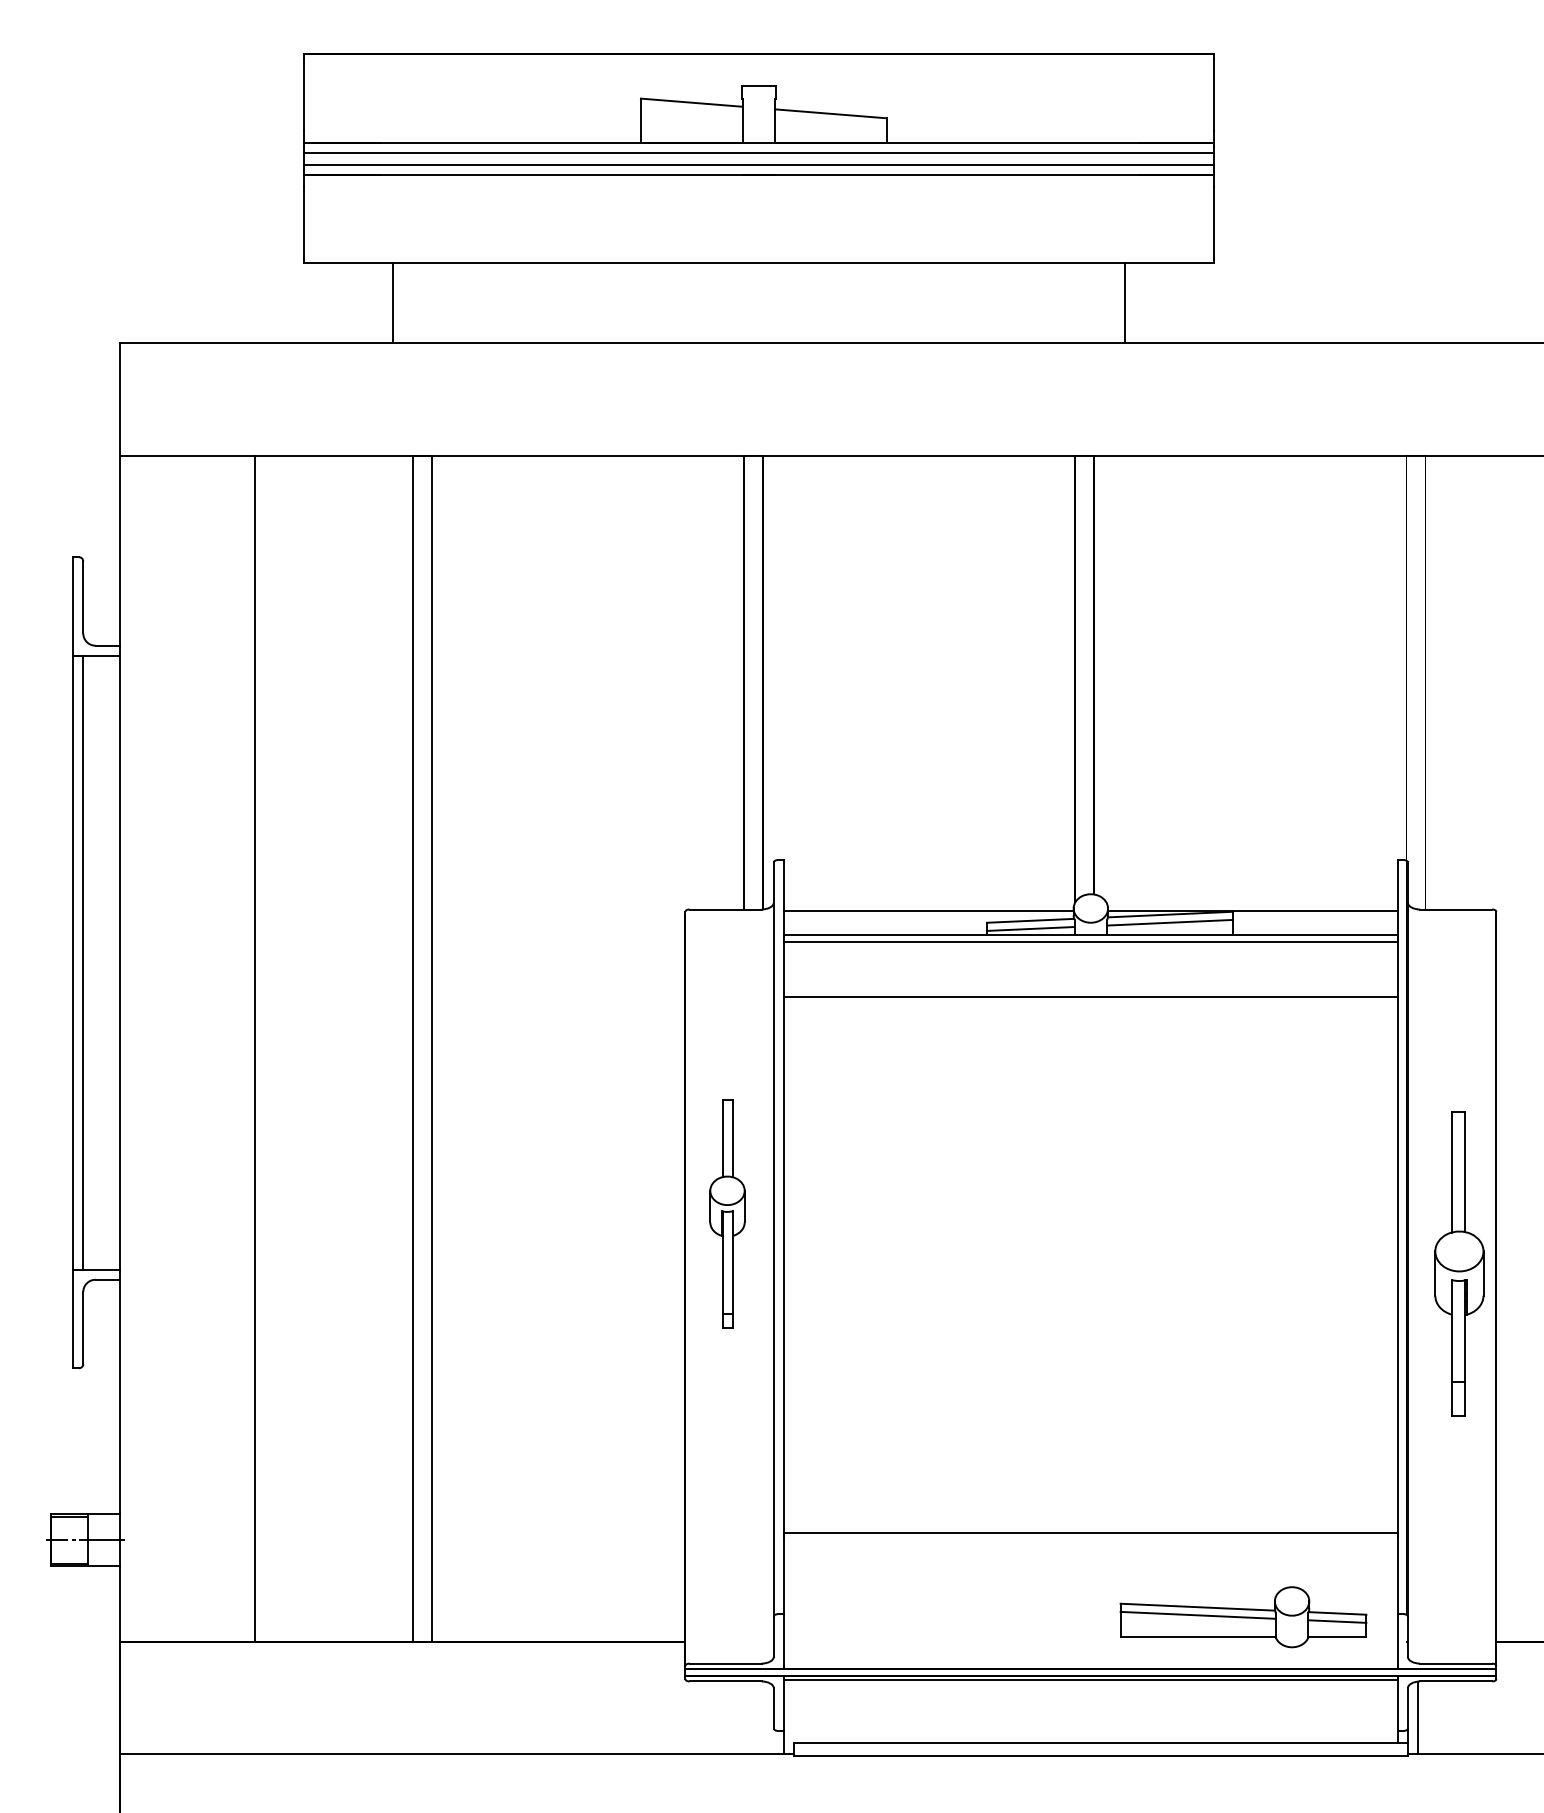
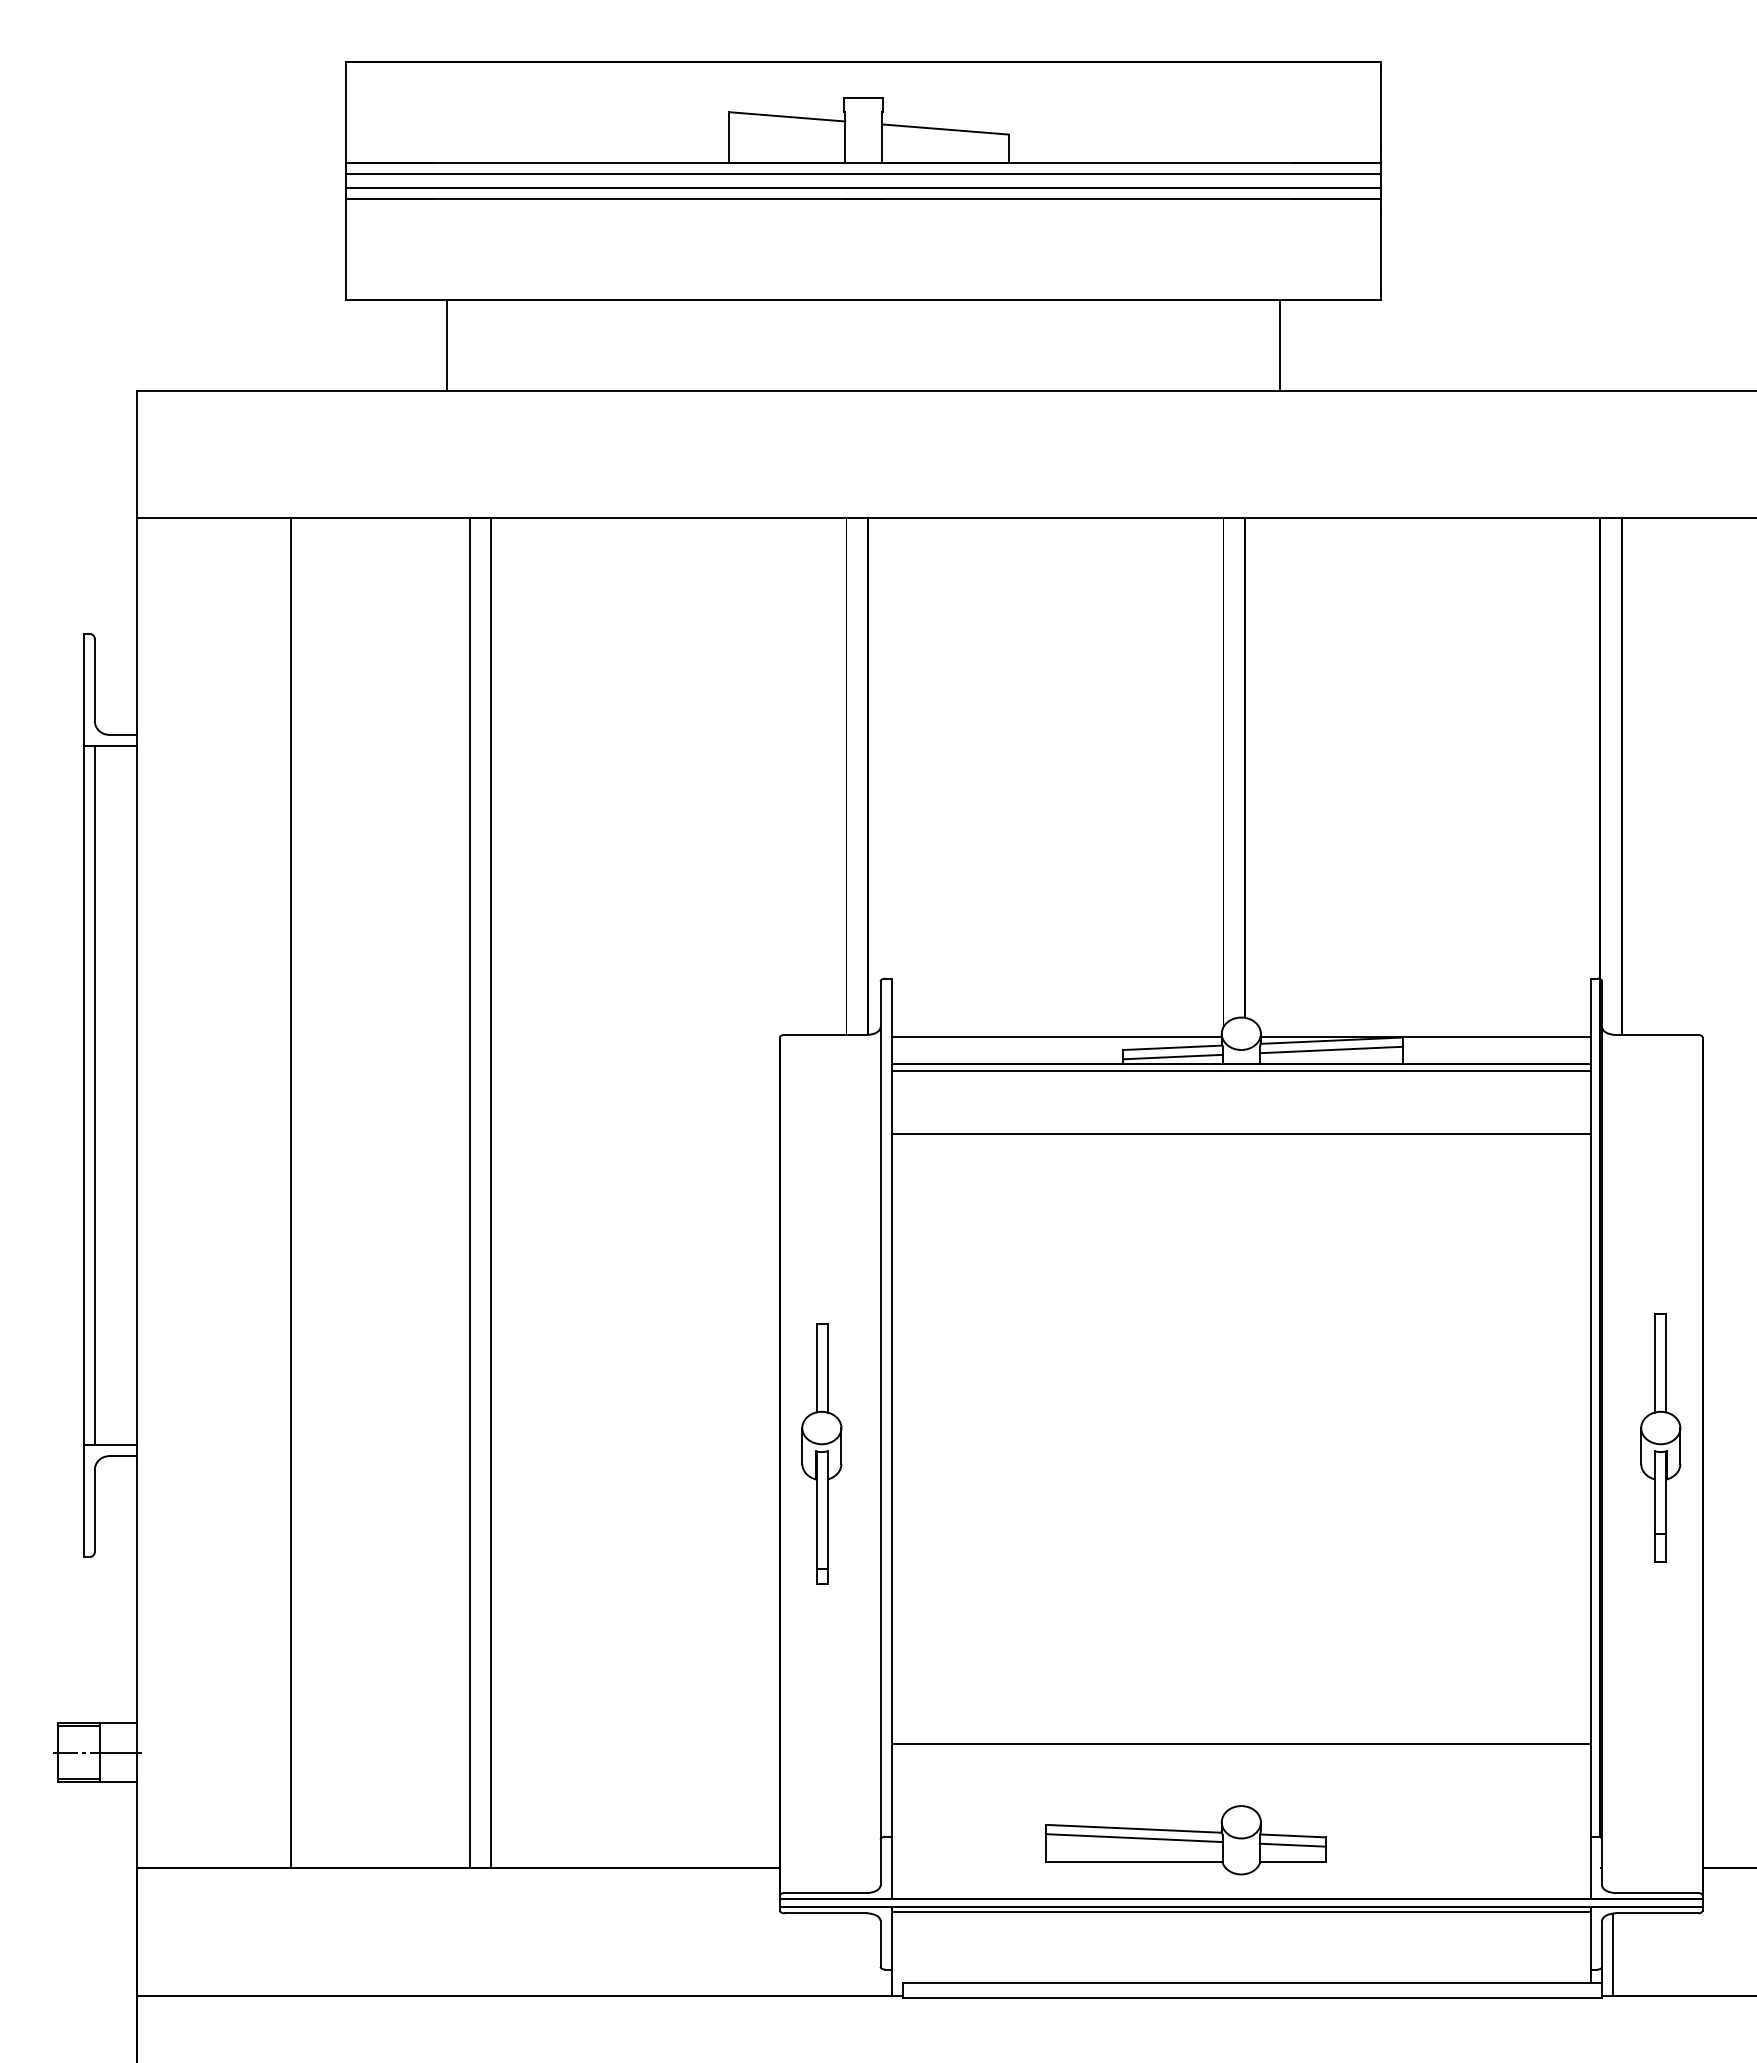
part: (727, 1213) -> (821, 1453), moved
part: (1459, 1263) -> (1660, 1437), size x0.71
part: (1243, 1617) -> (1185, 1840), moved

